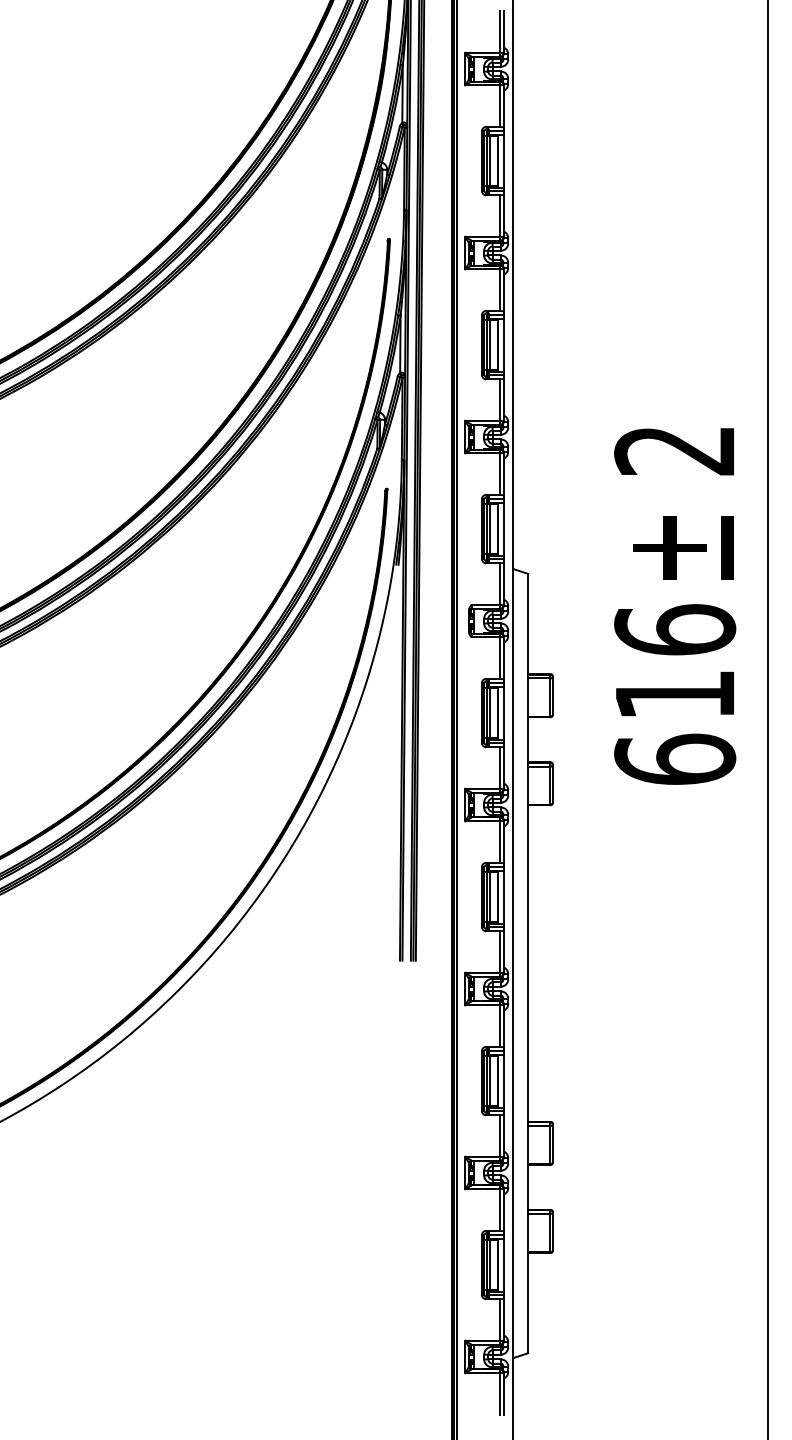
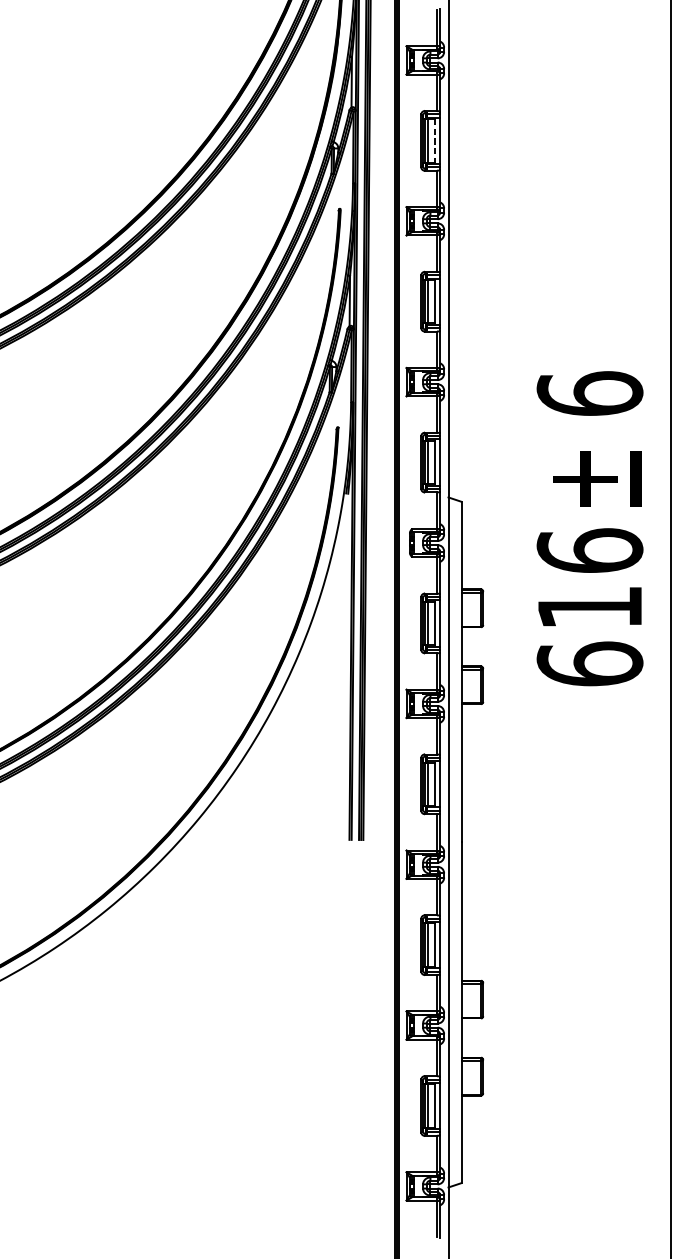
line: (498, 161) -> (435, 141), solid -> dashed
text: (675, 449) -> (590, 393), 2 -> 6

